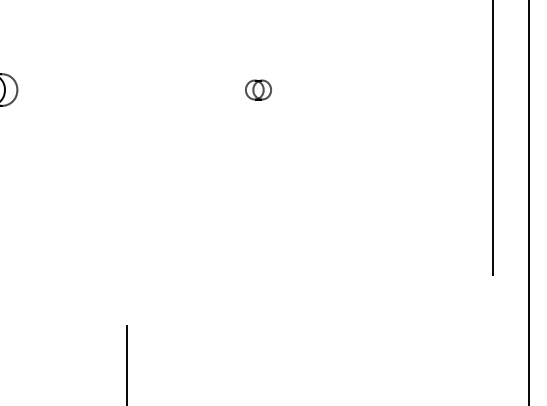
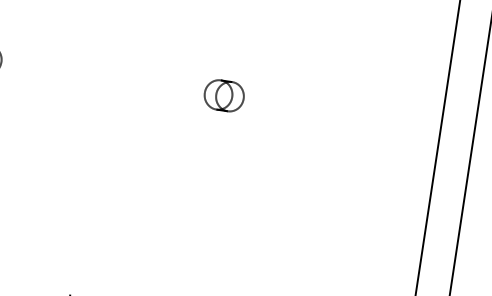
part: (258, 89) -> (224, 95), size x1.67

